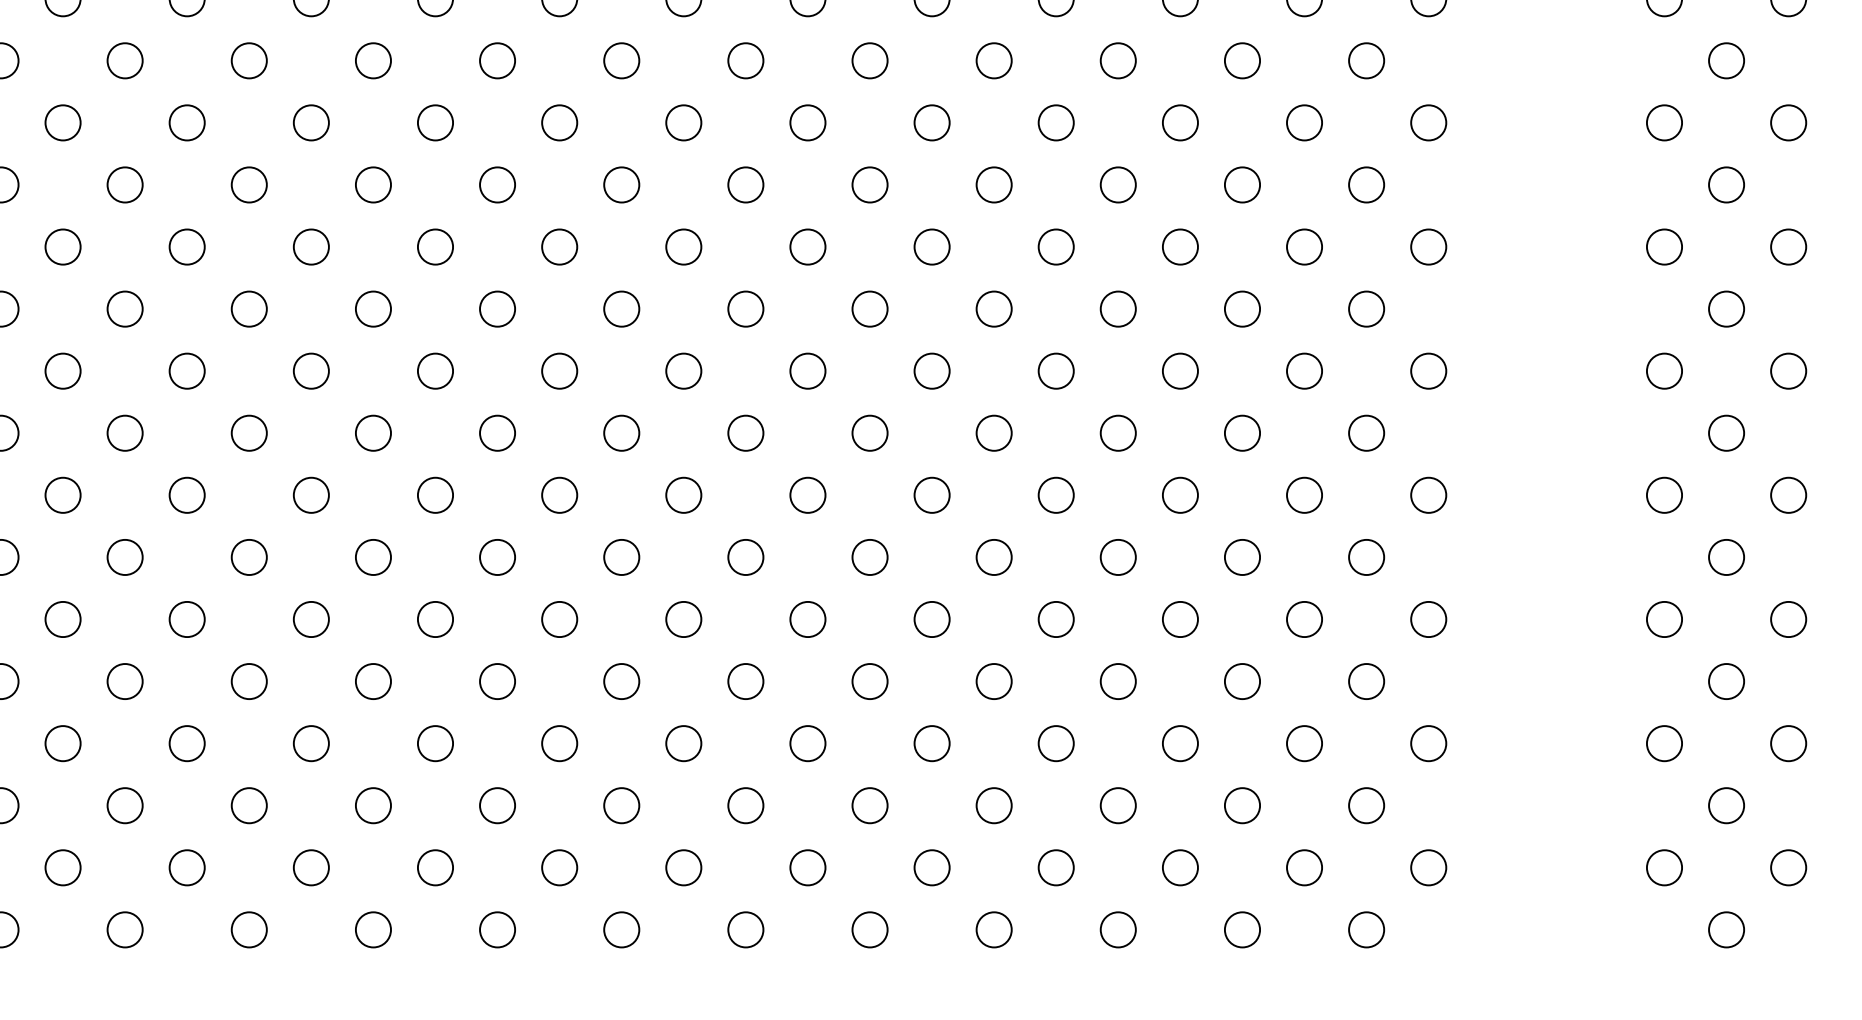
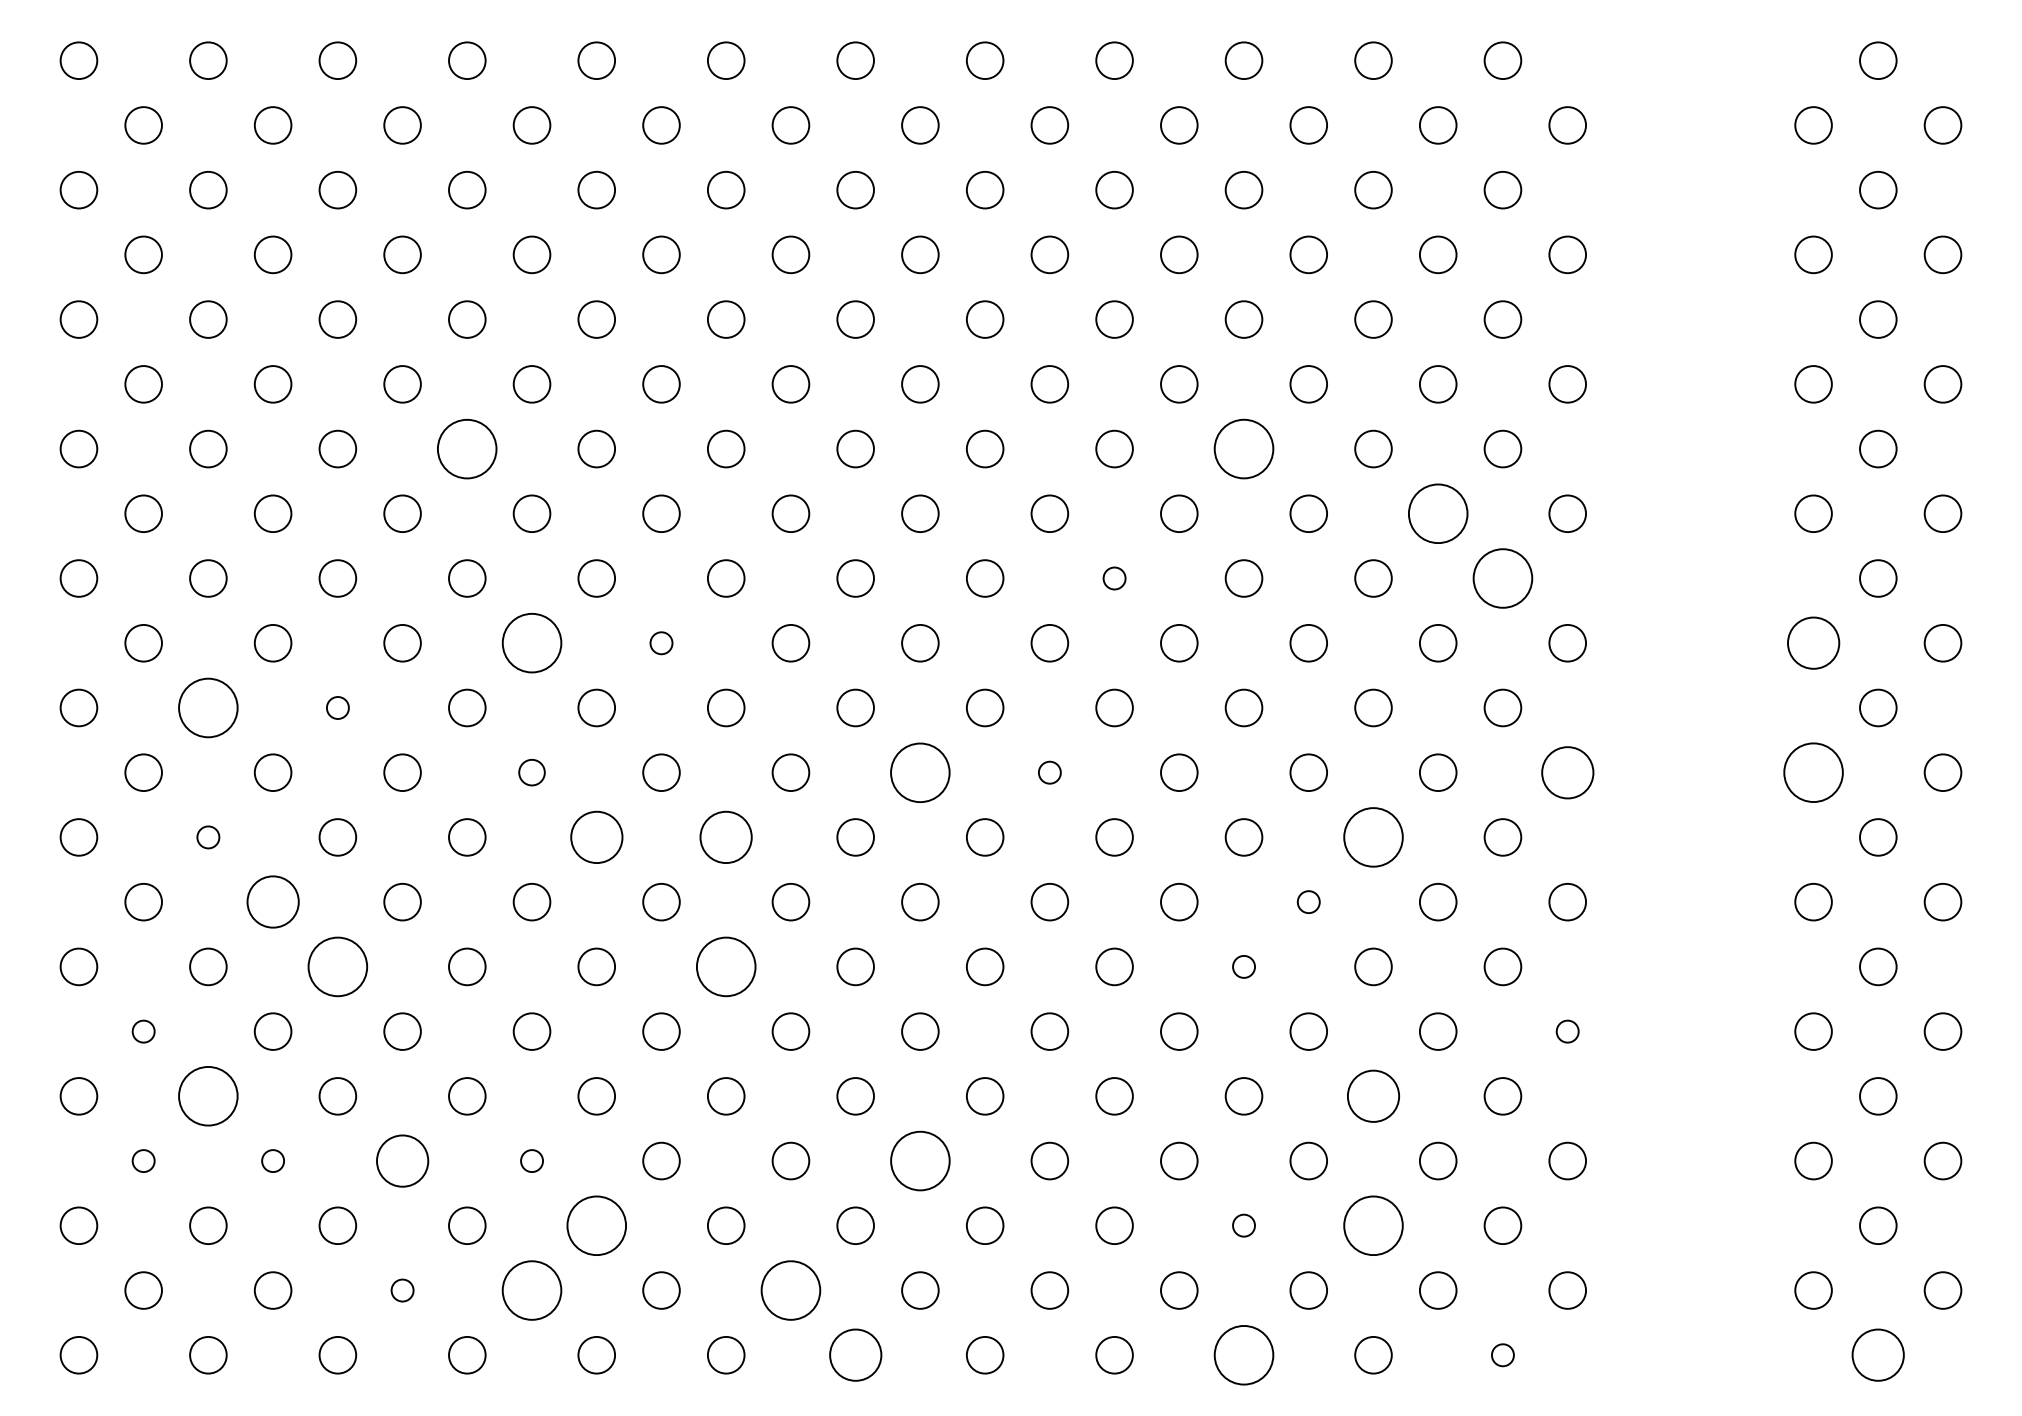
circle: (373, 60) -> (467, 448), size x1.6
circle: (1117, 60) -> (1243, 448), size x1.6
circle: (1303, 122) -> (1437, 513), size x1.6
circle: (994, 184) -> (1114, 578), size x0.6
circle: (1366, 184) -> (1502, 578), size x1.6
circle: (559, 246) -> (661, 642), size x0.6
circle: (434, 247) -> (531, 643), size x1.6
circle: (1664, 247) -> (1813, 643), size x1.4
circle: (125, 308) -> (208, 707), size x1.6
circle: (248, 308) -> (337, 707), size x0.6
circle: (434, 370) -> (531, 772), size x0.7
circle: (808, 370) -> (920, 772), size x1.6
circle: (931, 370) -> (1049, 772), size x0.6
circle: (1428, 370) -> (1567, 772), size x1.4
circle: (1664, 370) -> (1813, 772), size x1.6
circle: (125, 433) -> (208, 837), size x0.6
circle: (497, 433) -> (596, 837), size x1.4
circle: (622, 433) -> (726, 837), size x1.4
circle: (1242, 433) -> (1373, 837), size x1.6
circle: (1180, 494) -> (1308, 901), size x0.6
circle: (186, 495) -> (272, 902), size x1.4
circle: (248, 557) -> (337, 966), size x1.6
circle: (621, 557) -> (725, 966), size x1.6
circle: (1117, 557) -> (1243, 966), size x0.6
circle: (62, 619) -> (143, 1031), size x0.6
circle: (1428, 619) -> (1567, 1031), size x0.6
circle: (125, 681) -> (208, 1096), size x1.6
circle: (1242, 681) -> (1373, 1096), size x1.4
circle: (62, 743) -> (143, 1160), size x0.6
circle: (186, 743) -> (272, 1160), size x0.6
circle: (311, 743) -> (402, 1160), size x1.4
circle: (434, 743) -> (531, 1160), size x0.6
circle: (808, 743) -> (920, 1160), size x1.6
circle: (497, 805) -> (596, 1225), size x1.6
circle: (1117, 805) -> (1243, 1225), size x0.6
circle: (1242, 805) -> (1373, 1225), size x1.6
circle: (311, 867) -> (402, 1290), size x0.6
circle: (434, 867) -> (531, 1290), size x1.6
circle: (683, 867) -> (790, 1290), size x1.6
circle: (1117, 929) -> (1243, 1354), size x1.6
circle: (1366, 929) -> (1502, 1354), size x0.6
circle: (745, 930) -> (855, 1355), size x1.4
circle: (1726, 930) -> (1878, 1355), size x1.4

